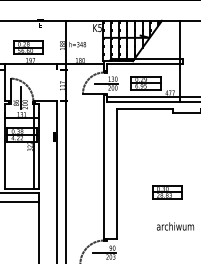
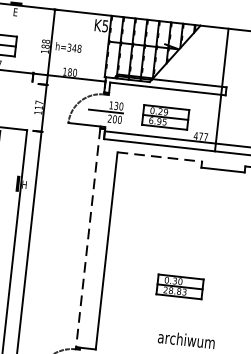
line: (144, 109) -> (159, 157), solid -> dashed
line: (104, 167) -> (88, 238), solid -> dashed

